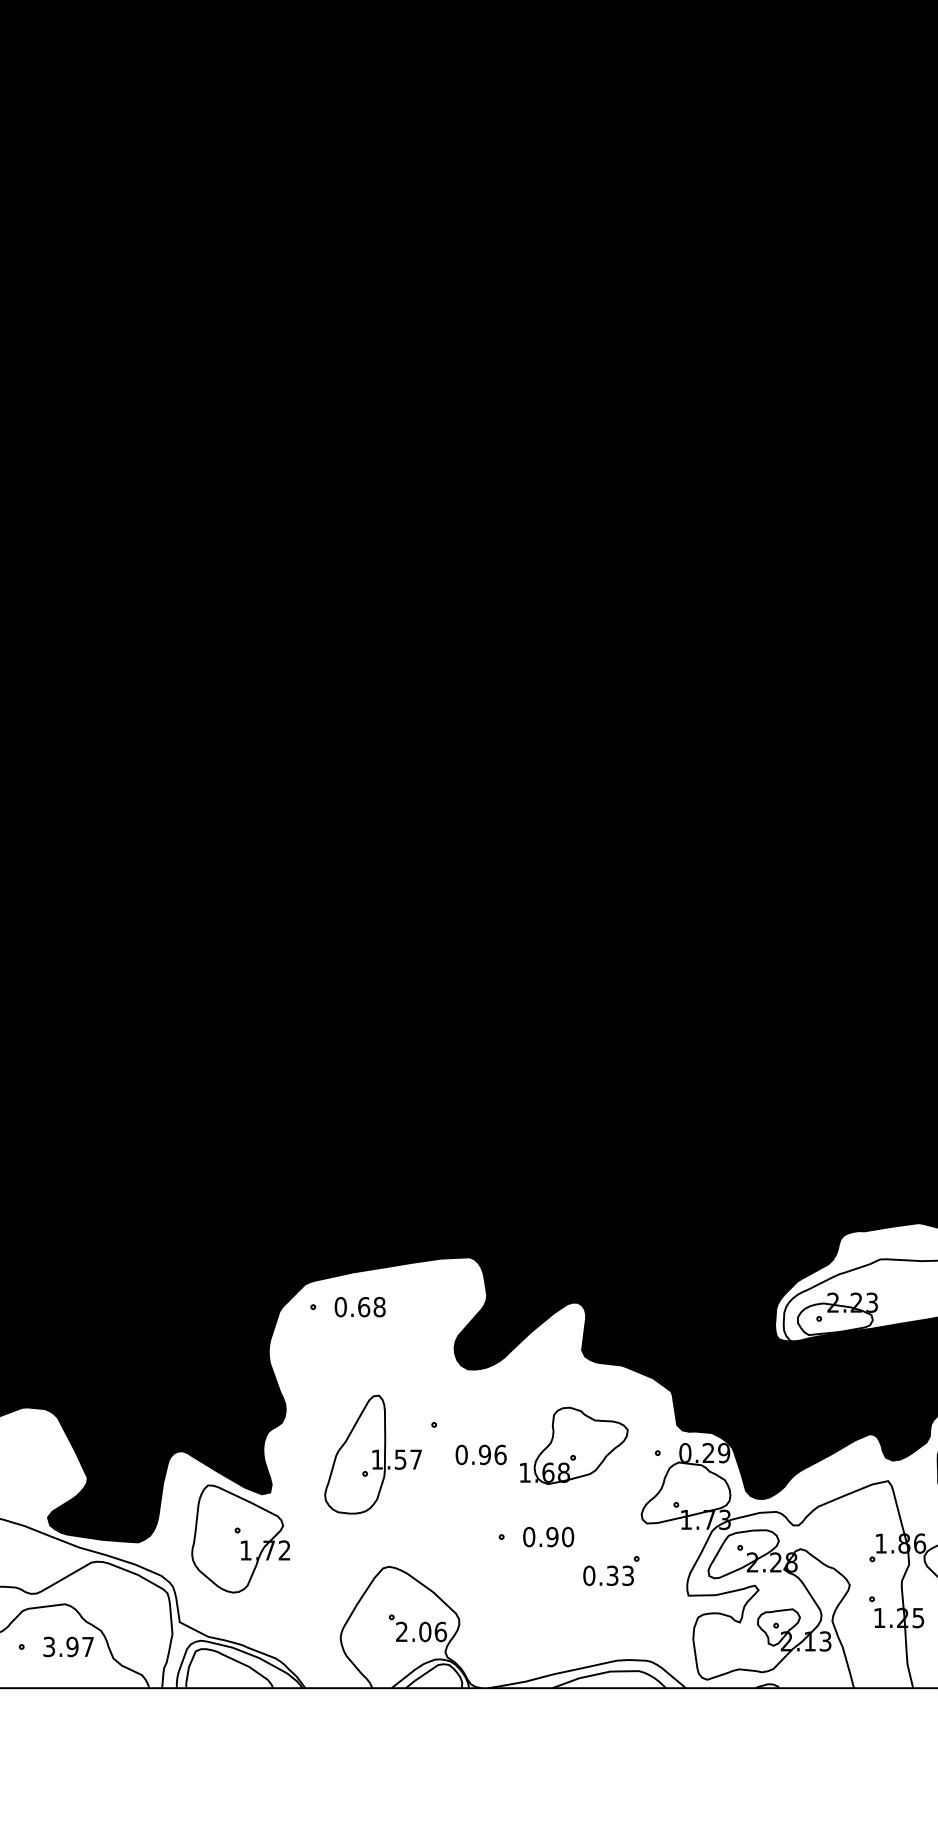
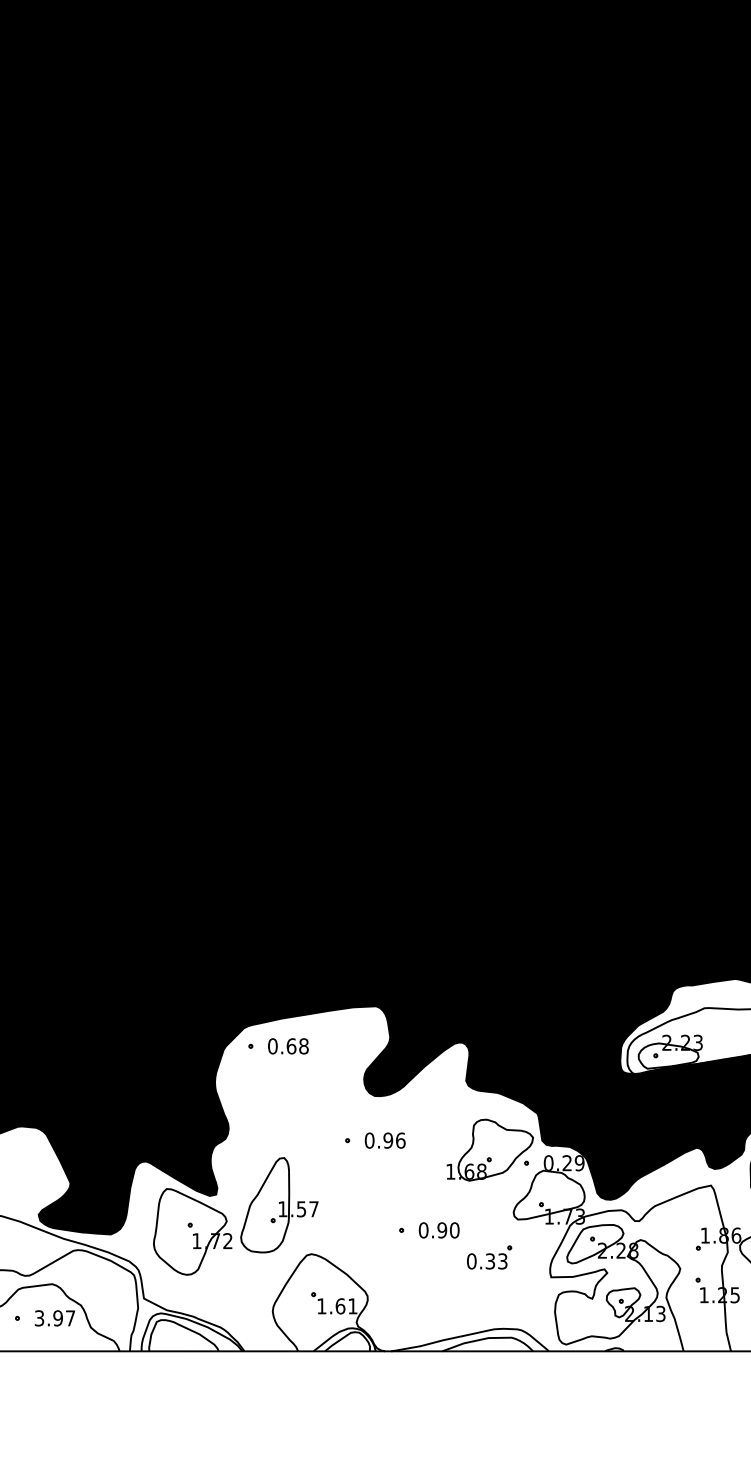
part: (574, 1445) -> (490, 1149), moved
part: (372, 1454) -> (279, 1205), moved
text: (480, 1454) -> (384, 1140), moved
text: (421, 1631) -> (337, 1305), 2.06 -> 1.61

